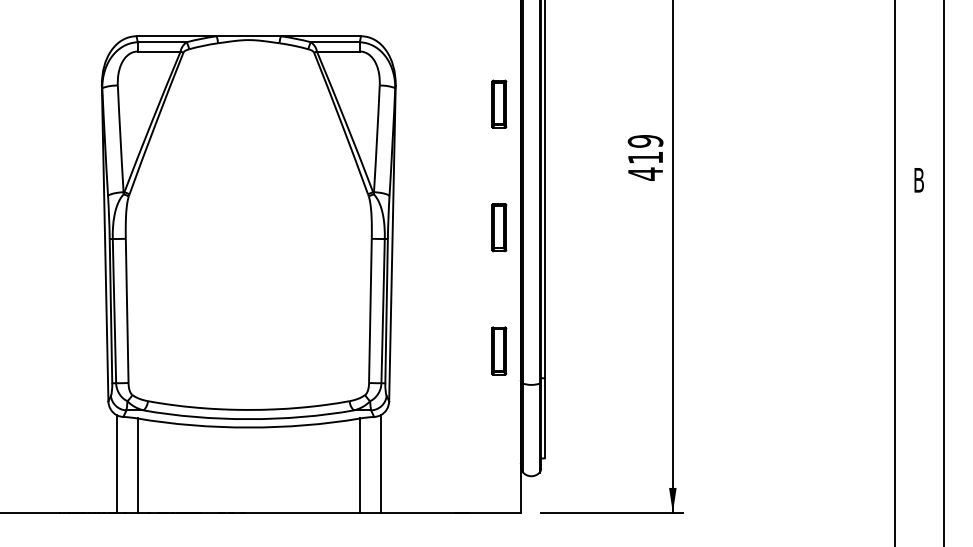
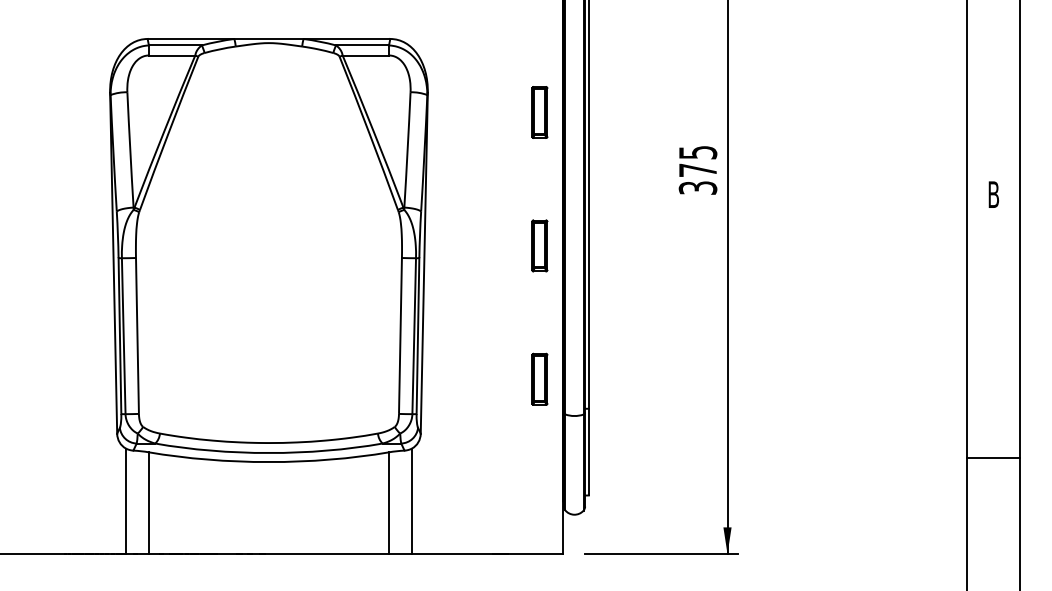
text: (645, 158) -> (697, 171), 419 -> 375
line: (918, 424) -> (993, 458), added

